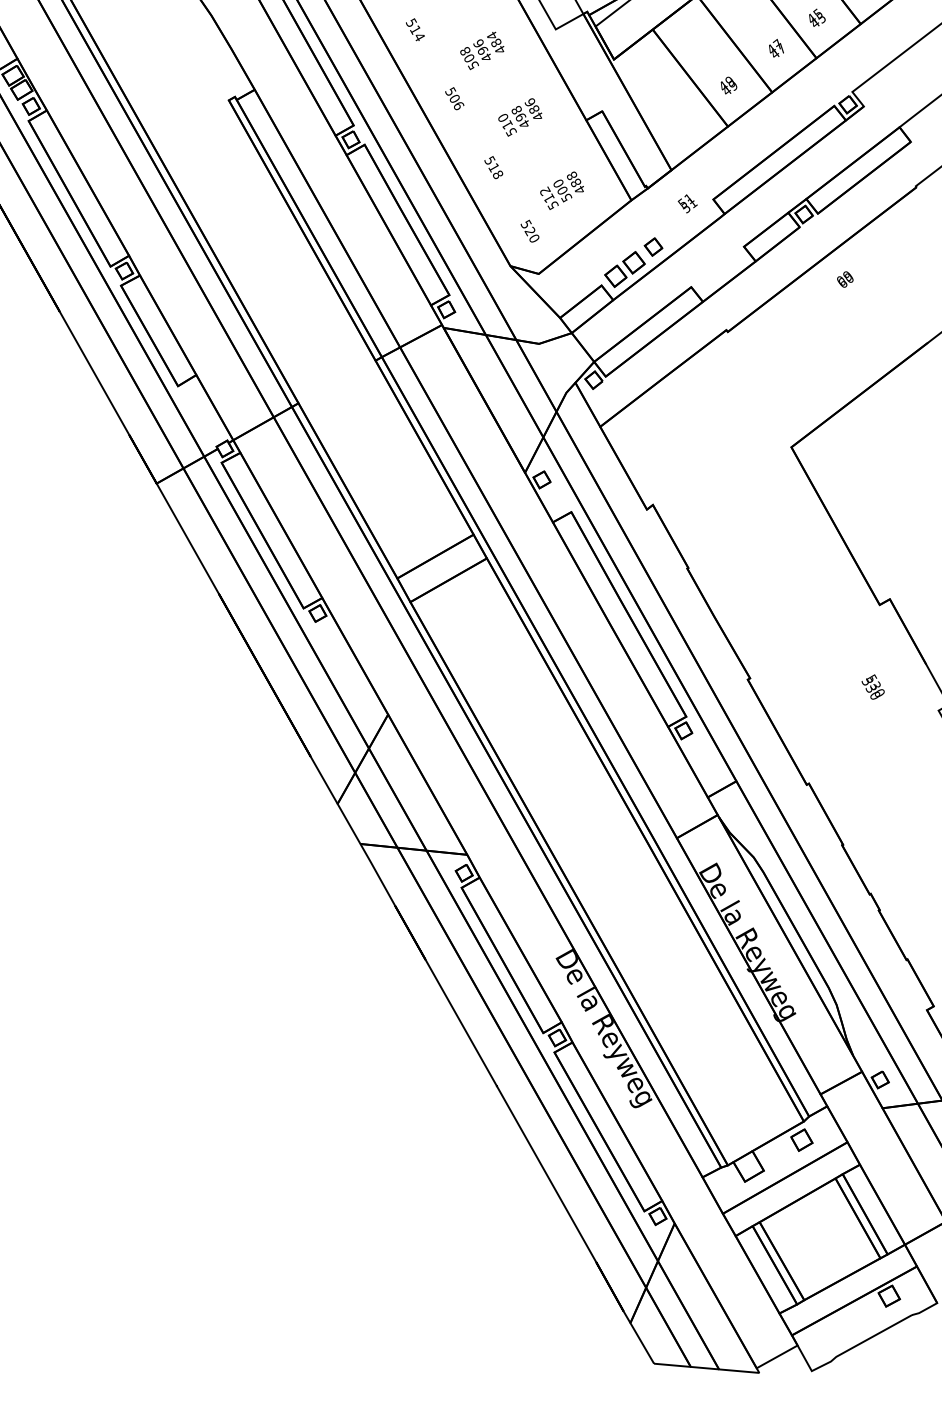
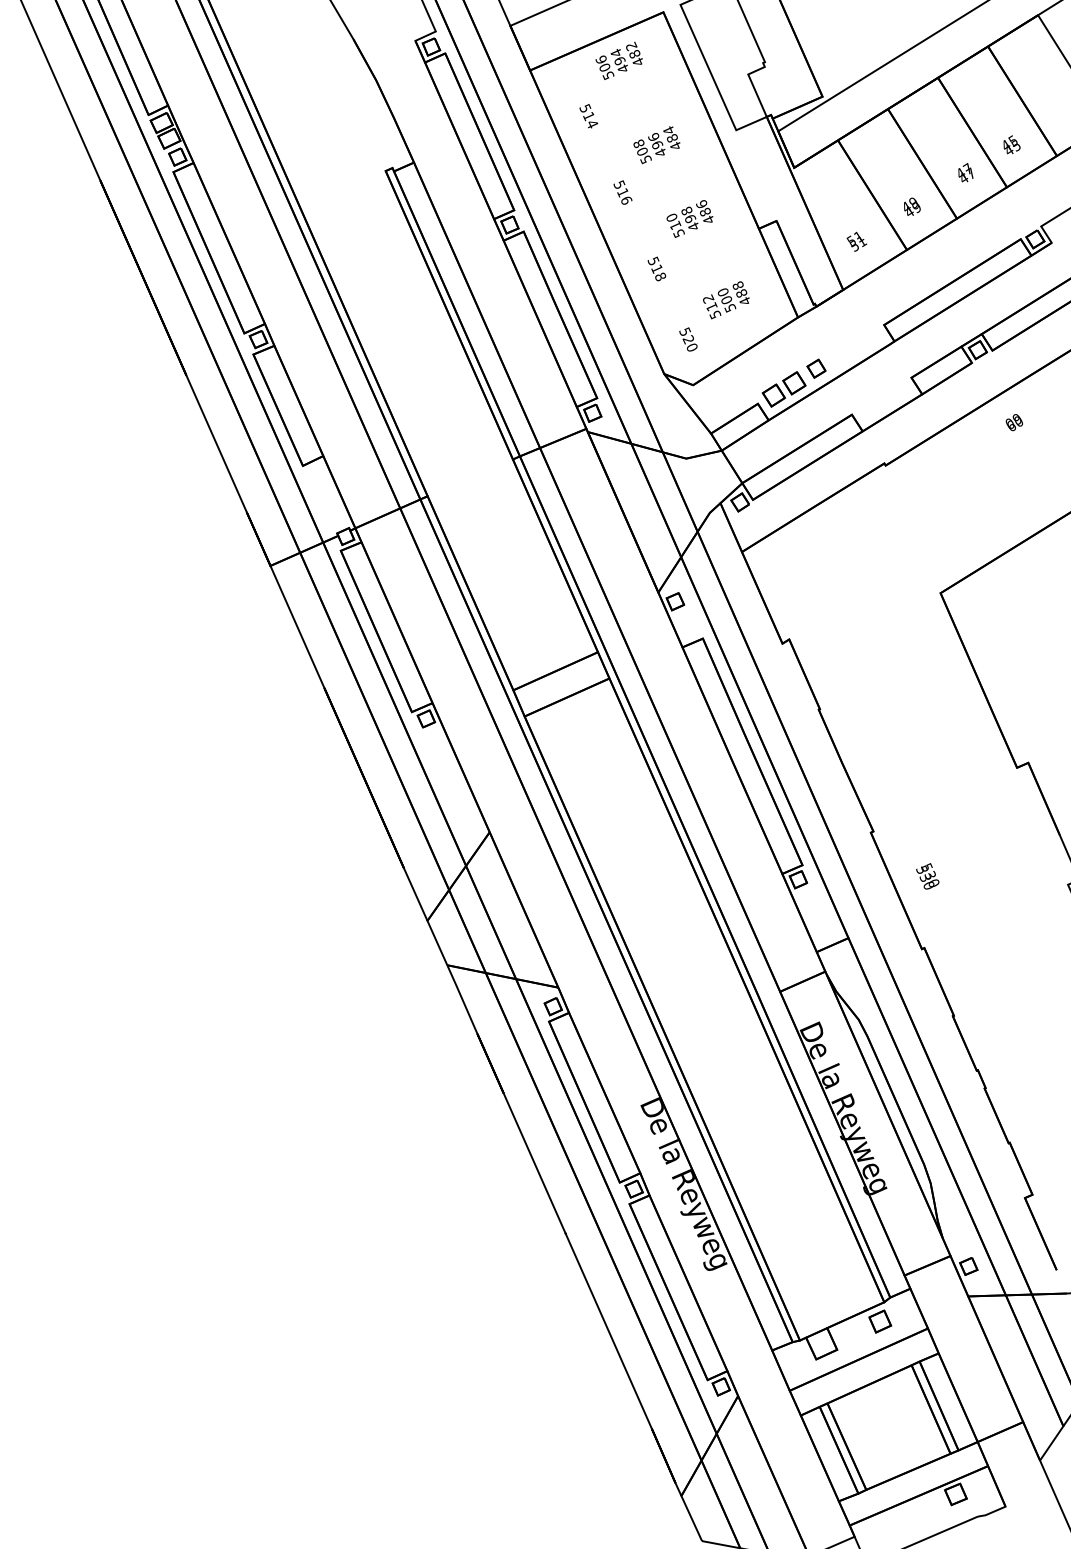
text: (454, 98) -> (622, 192), 506 -> 516
text: (687, 203) -> (856, 241), moved
text: (872, 687) -> (927, 876), moved

